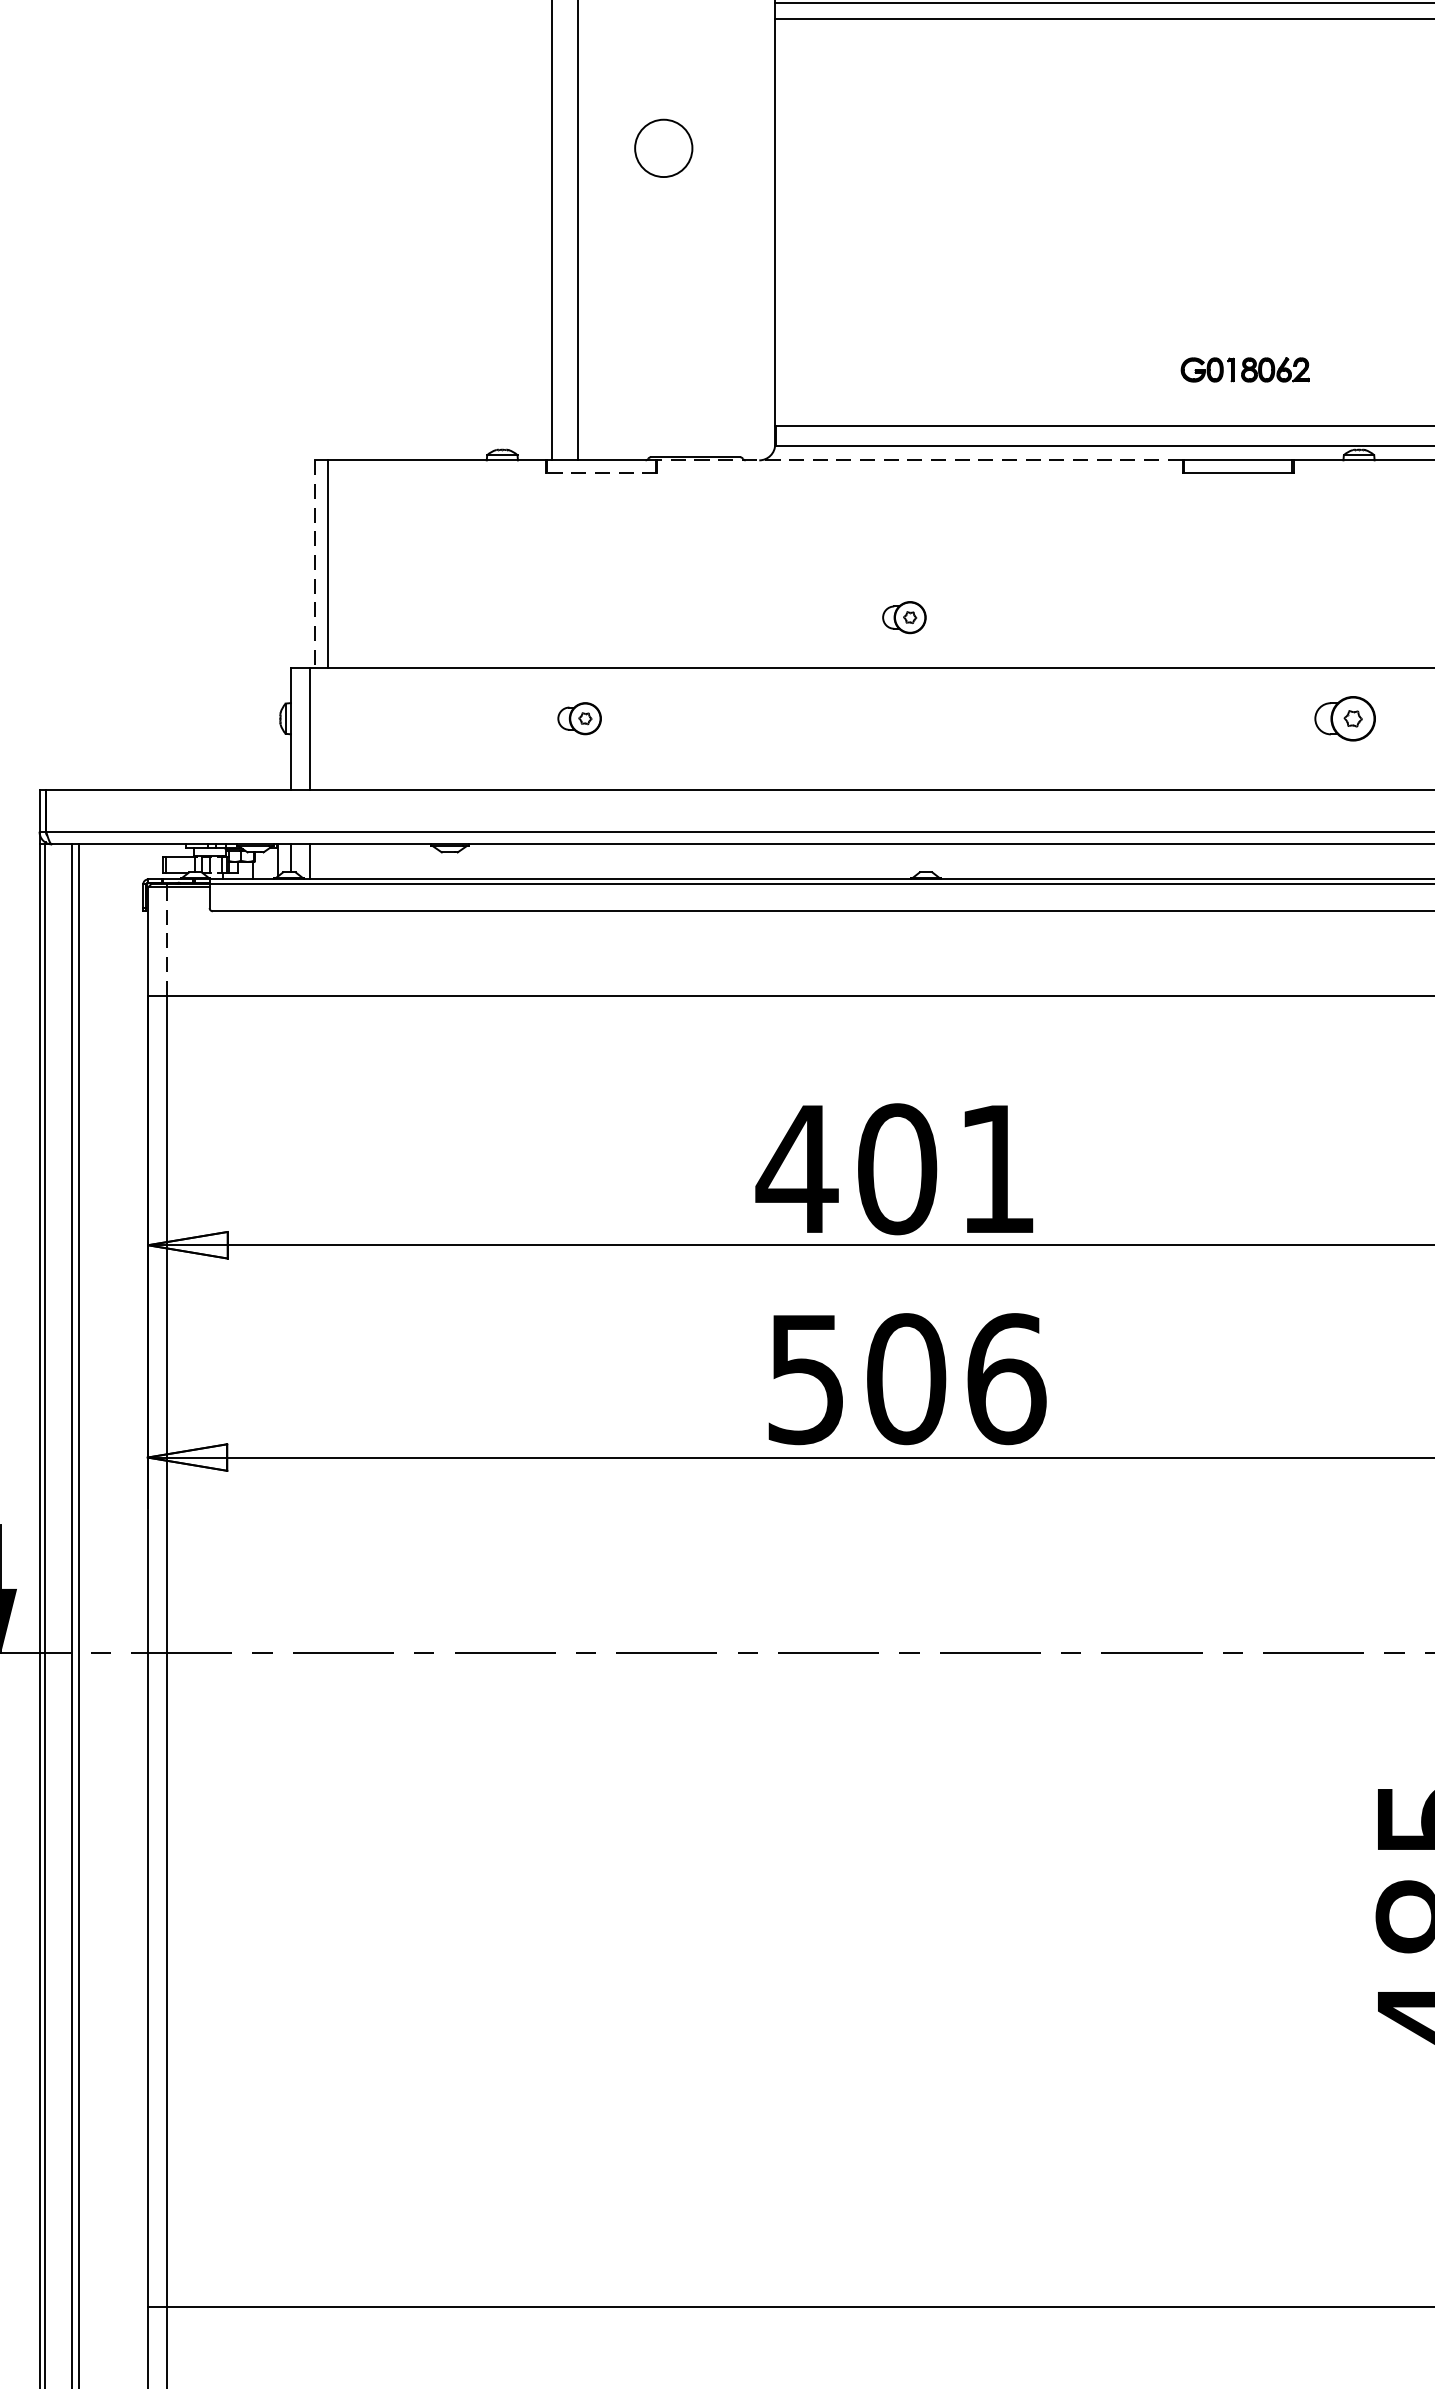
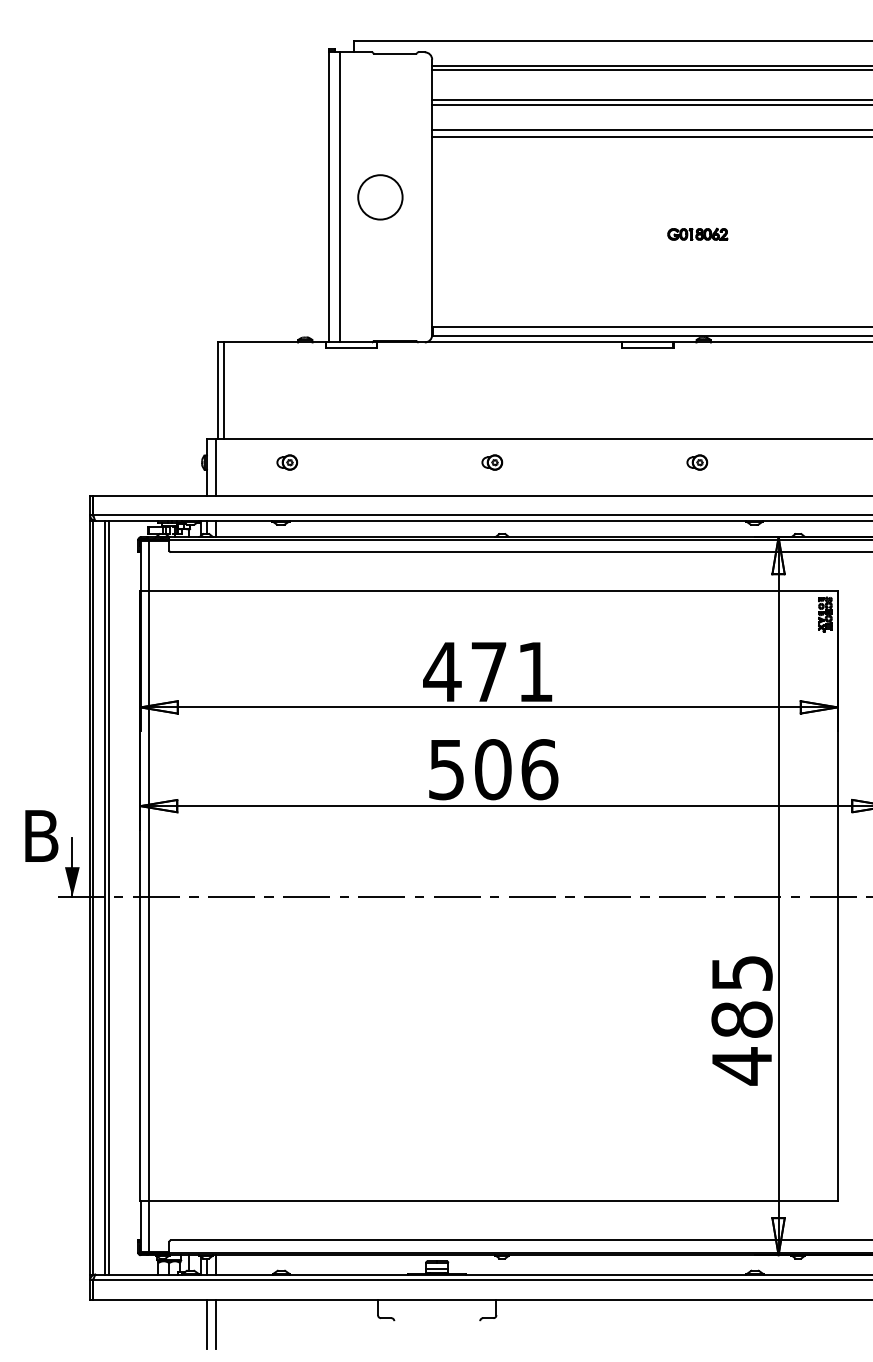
circle: (663, 148) -> (380, 197), size x1.67
part: (1244, 367) -> (697, 233), moved
line: (919, 460) -> (499, 342), dashed -> solid
line: (601, 473) -> (351, 348), dashed -> solid
line: (315, 565) -> (218, 391), dashed -> solid
part: (904, 617) -> (492, 462), moved
part: (580, 718) -> (287, 462), moved
part: (1345, 718) -> (697, 462), size x0.71
line: (167, 940) -> (149, 565), dashed -> solid
text: (896, 1168) -> (488, 671), 401 -> 471

